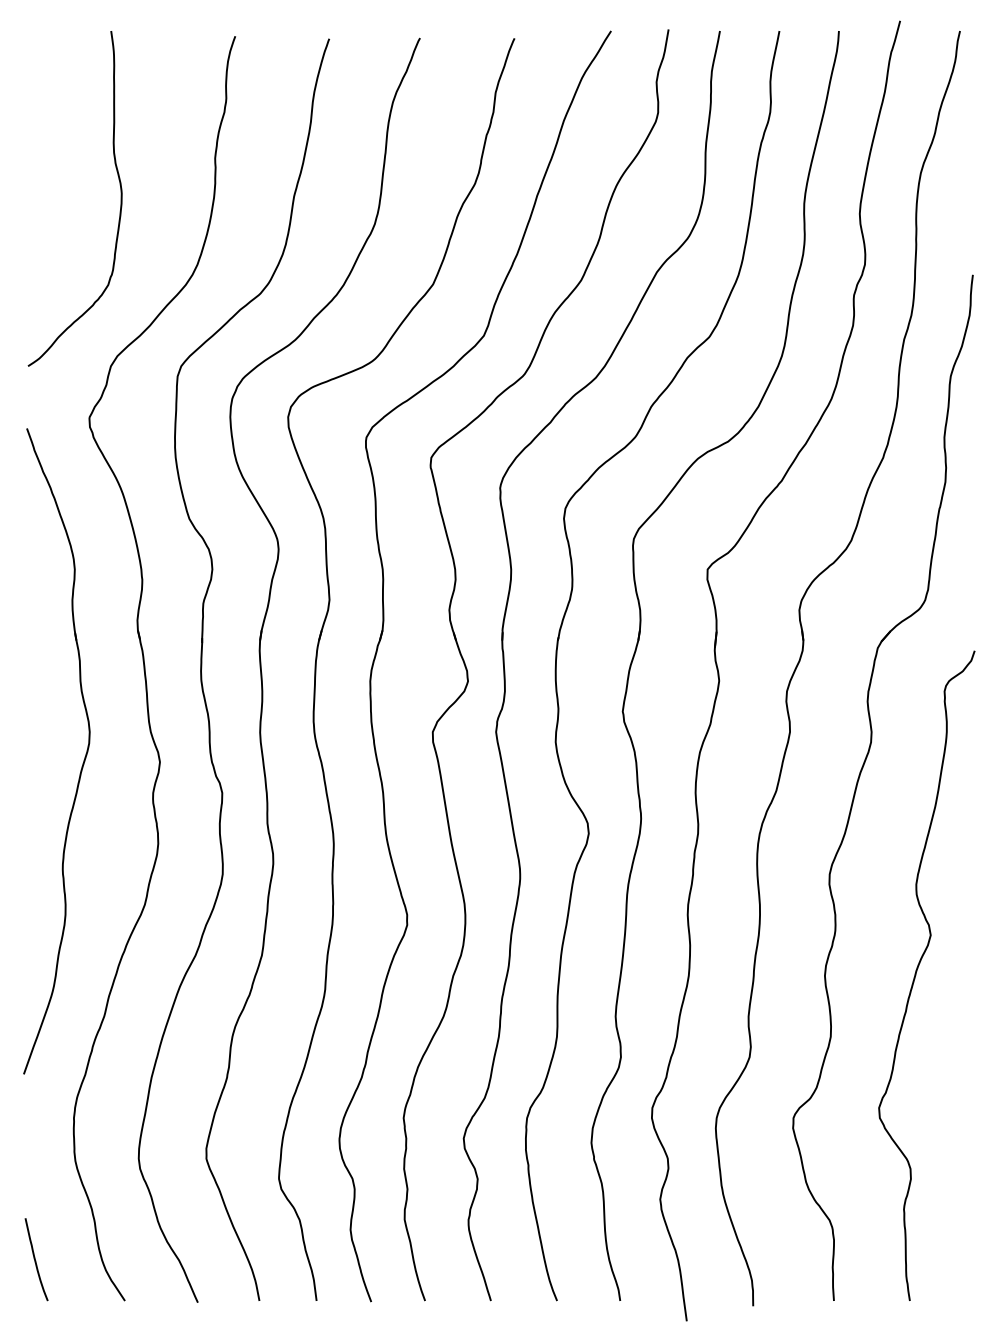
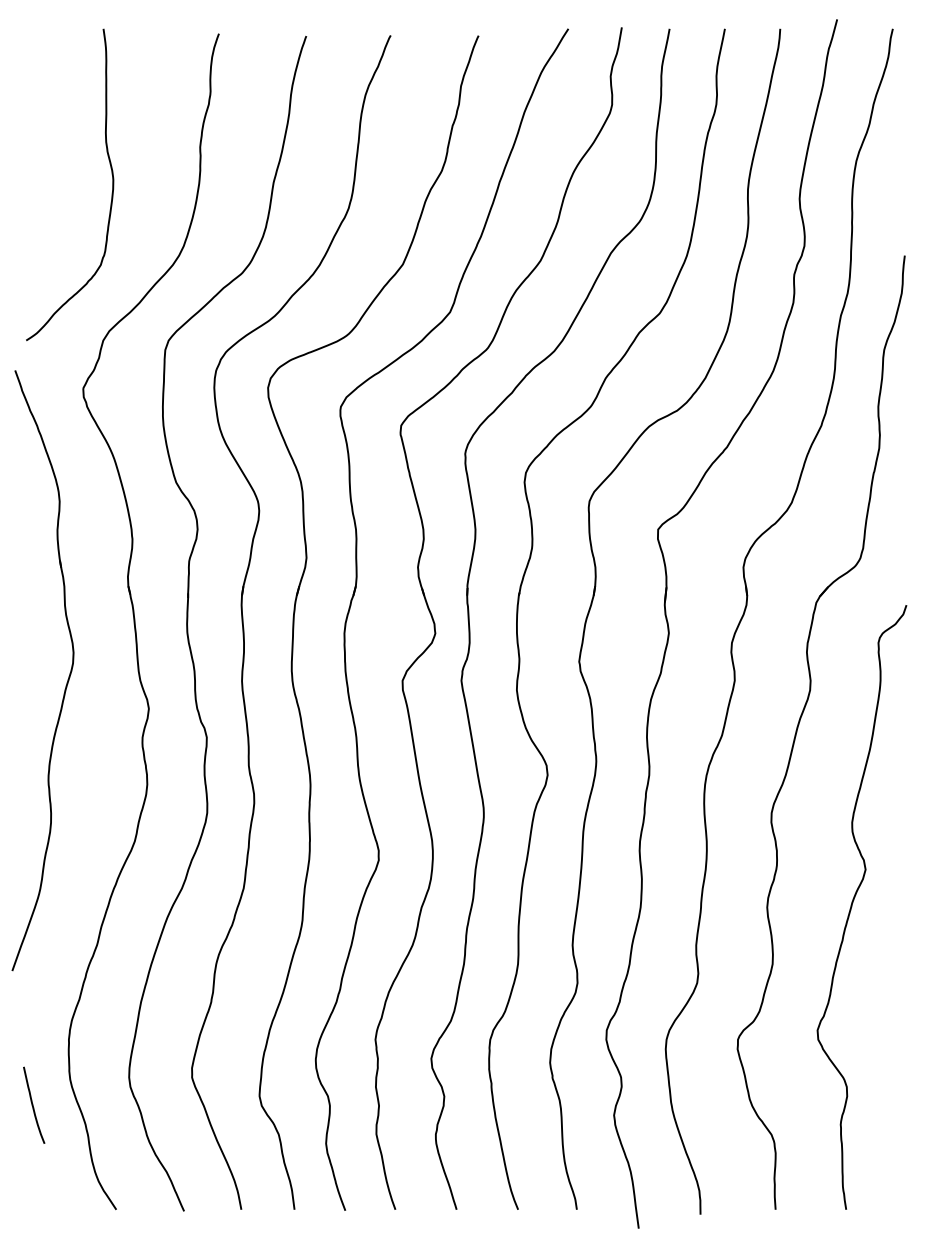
part: (83, 760) -> (67, 679), moved
curve: (35, 1258) -> (33, 1104), moved

